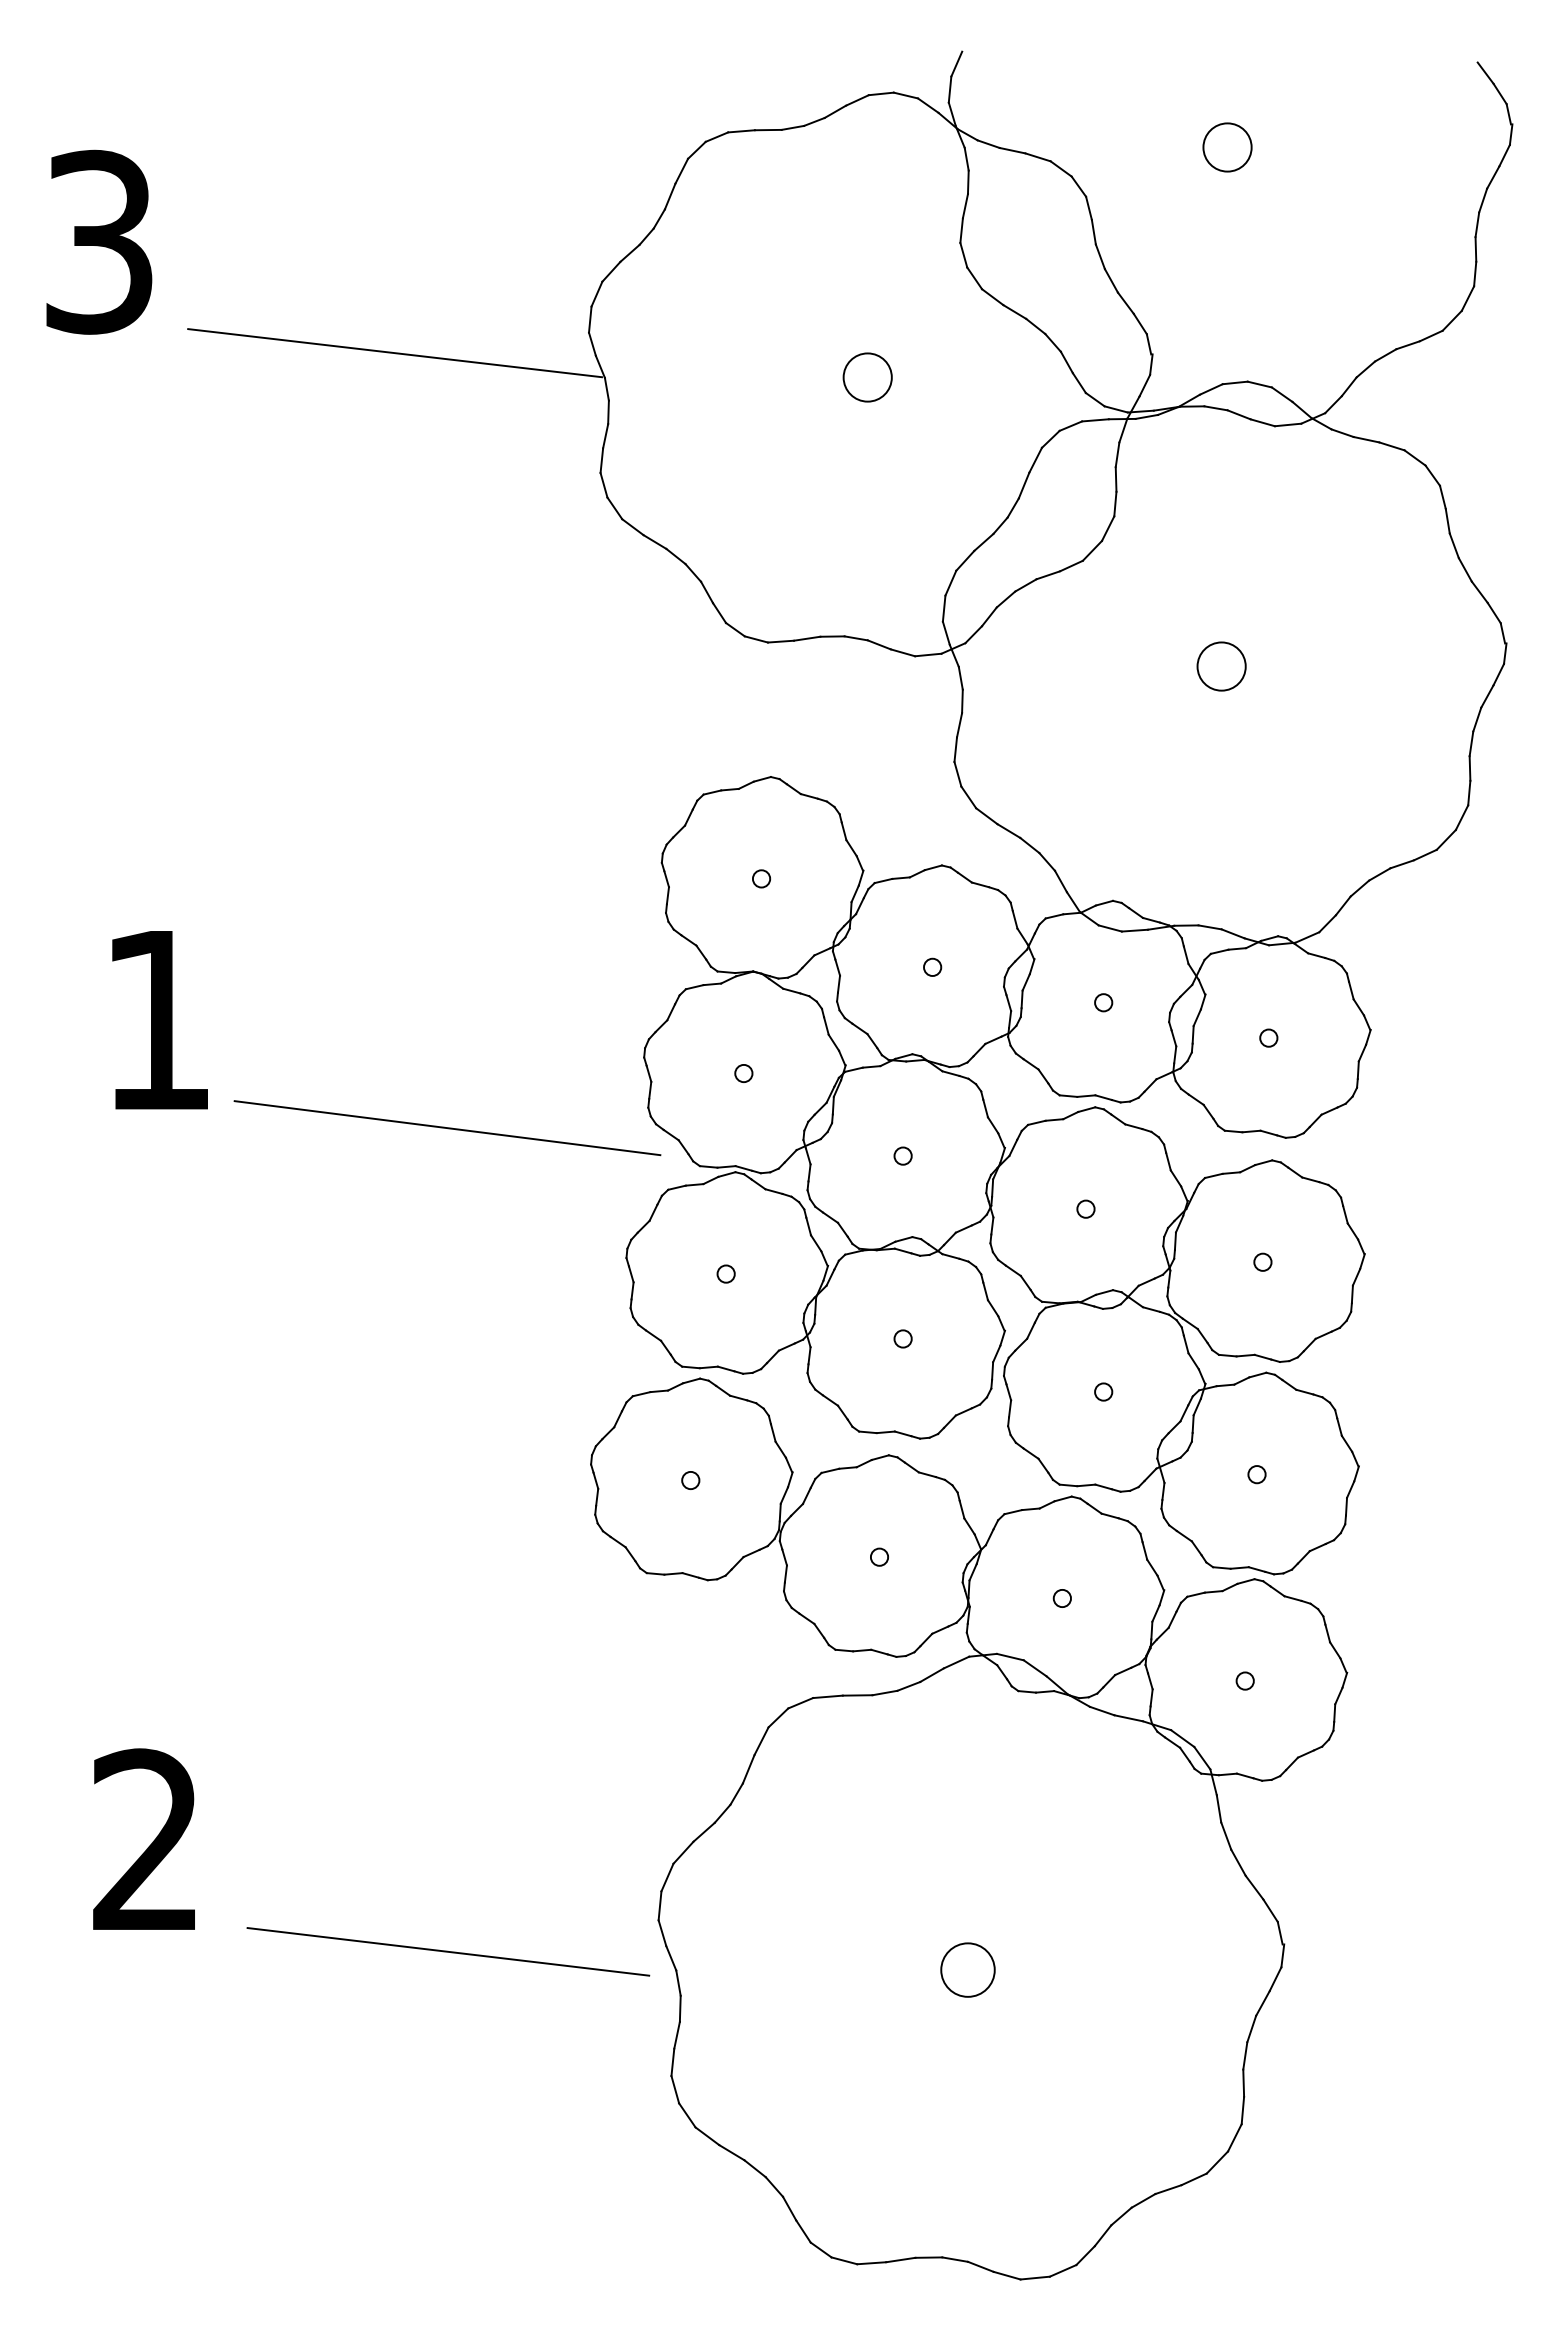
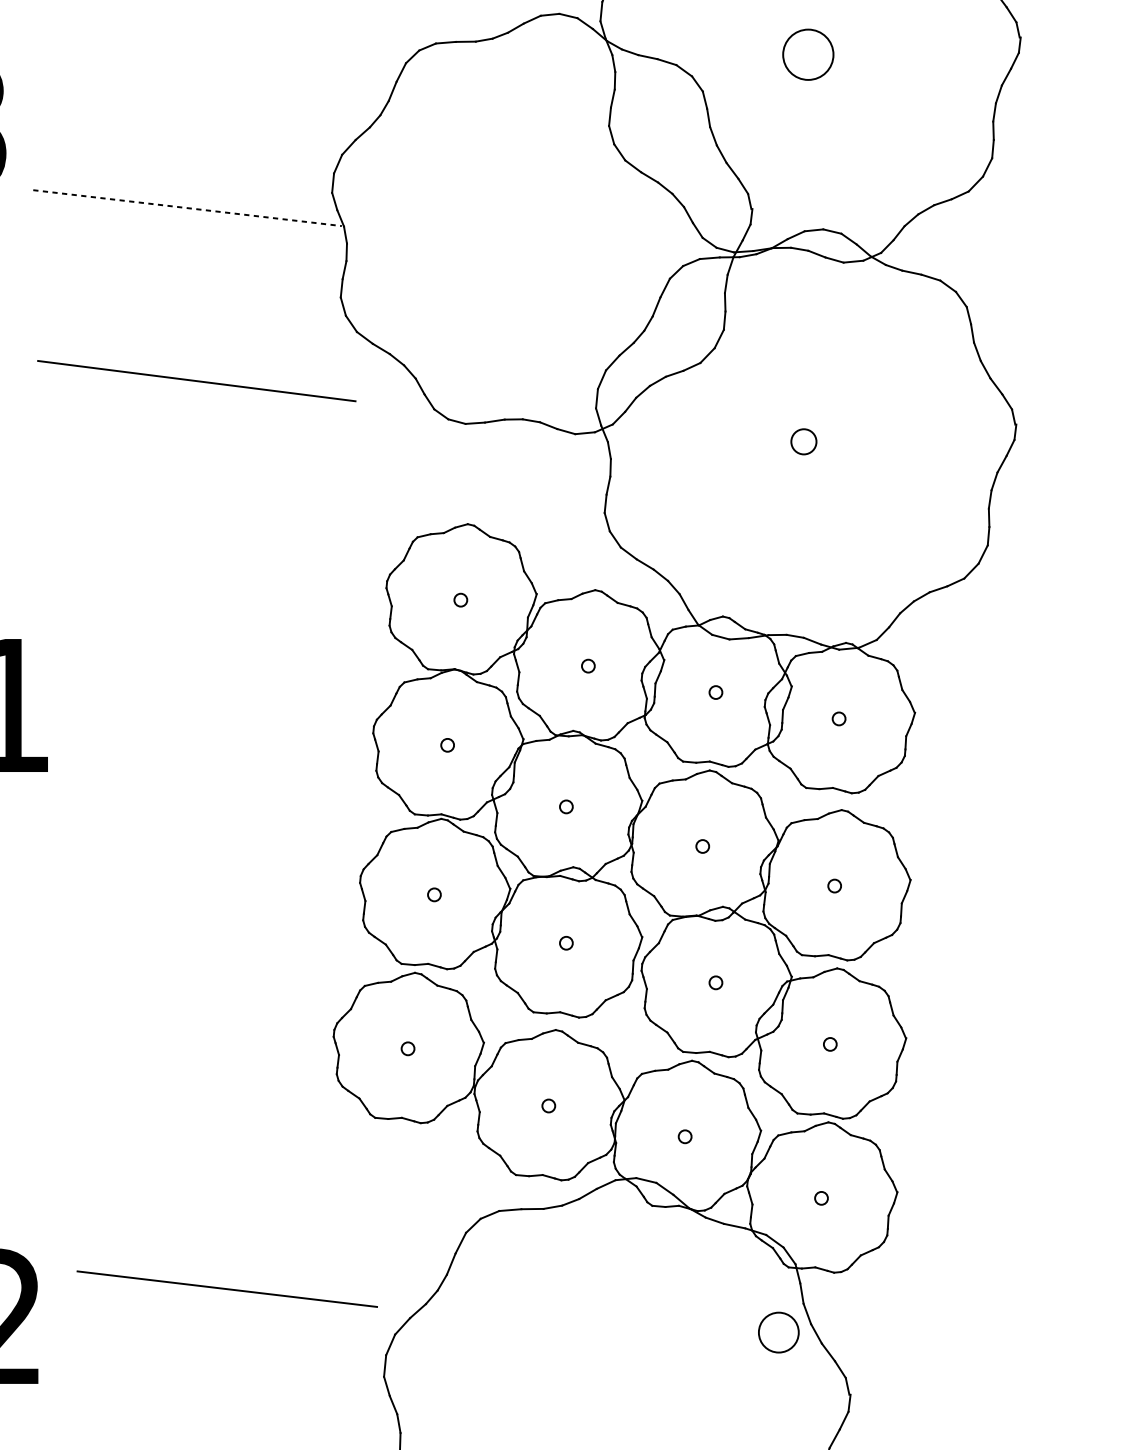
circle: (1227, 147) -> (808, 54), size x1.4
line: (395, 353) -> (187, 208), solid -> dashed
circle: (867, 377) -> (539, 226), removed
circle: (1221, 666) -> (803, 441), size x0.7
line: (447, 1128) -> (196, 381), moved
line: (448, 1951) -> (227, 1288), moved
circle: (967, 1969) -> (778, 1332), moved

